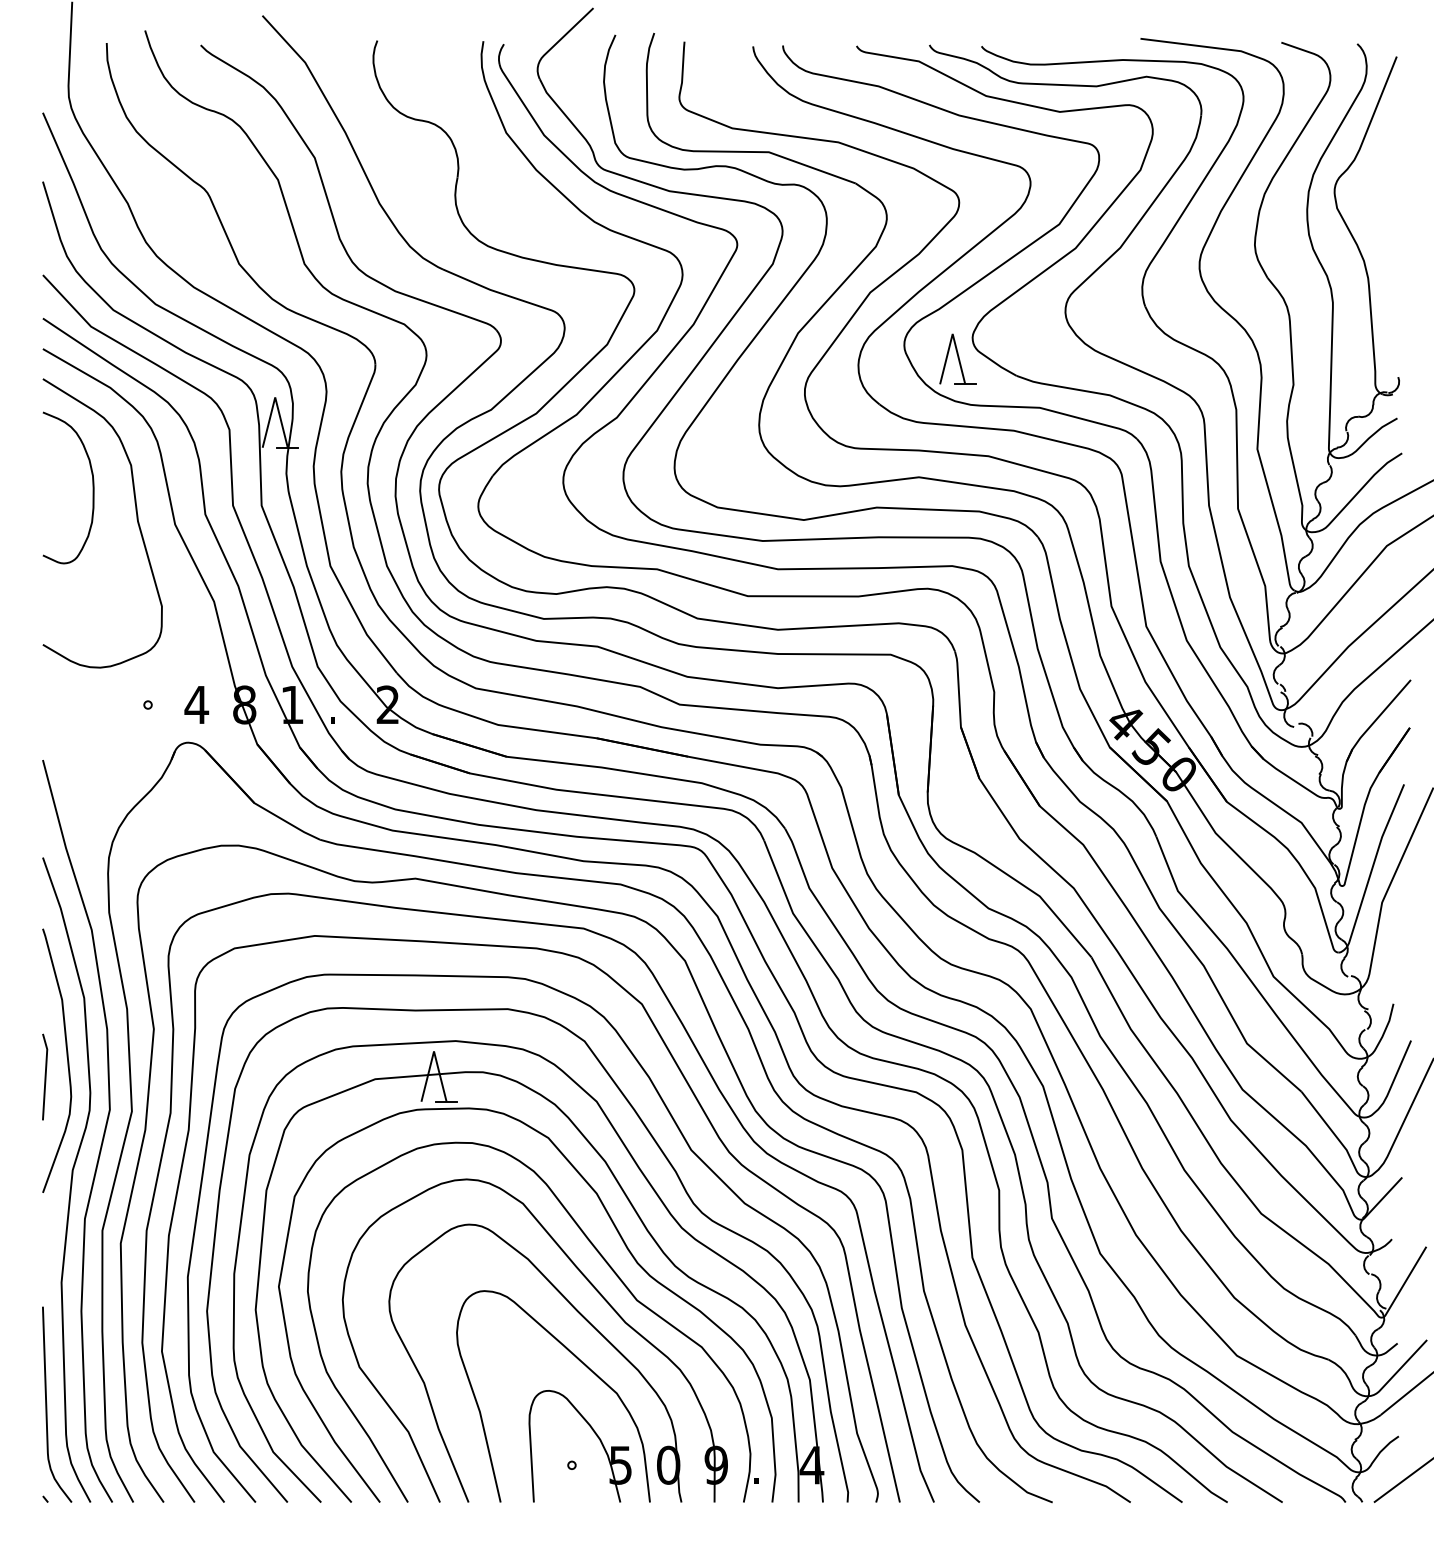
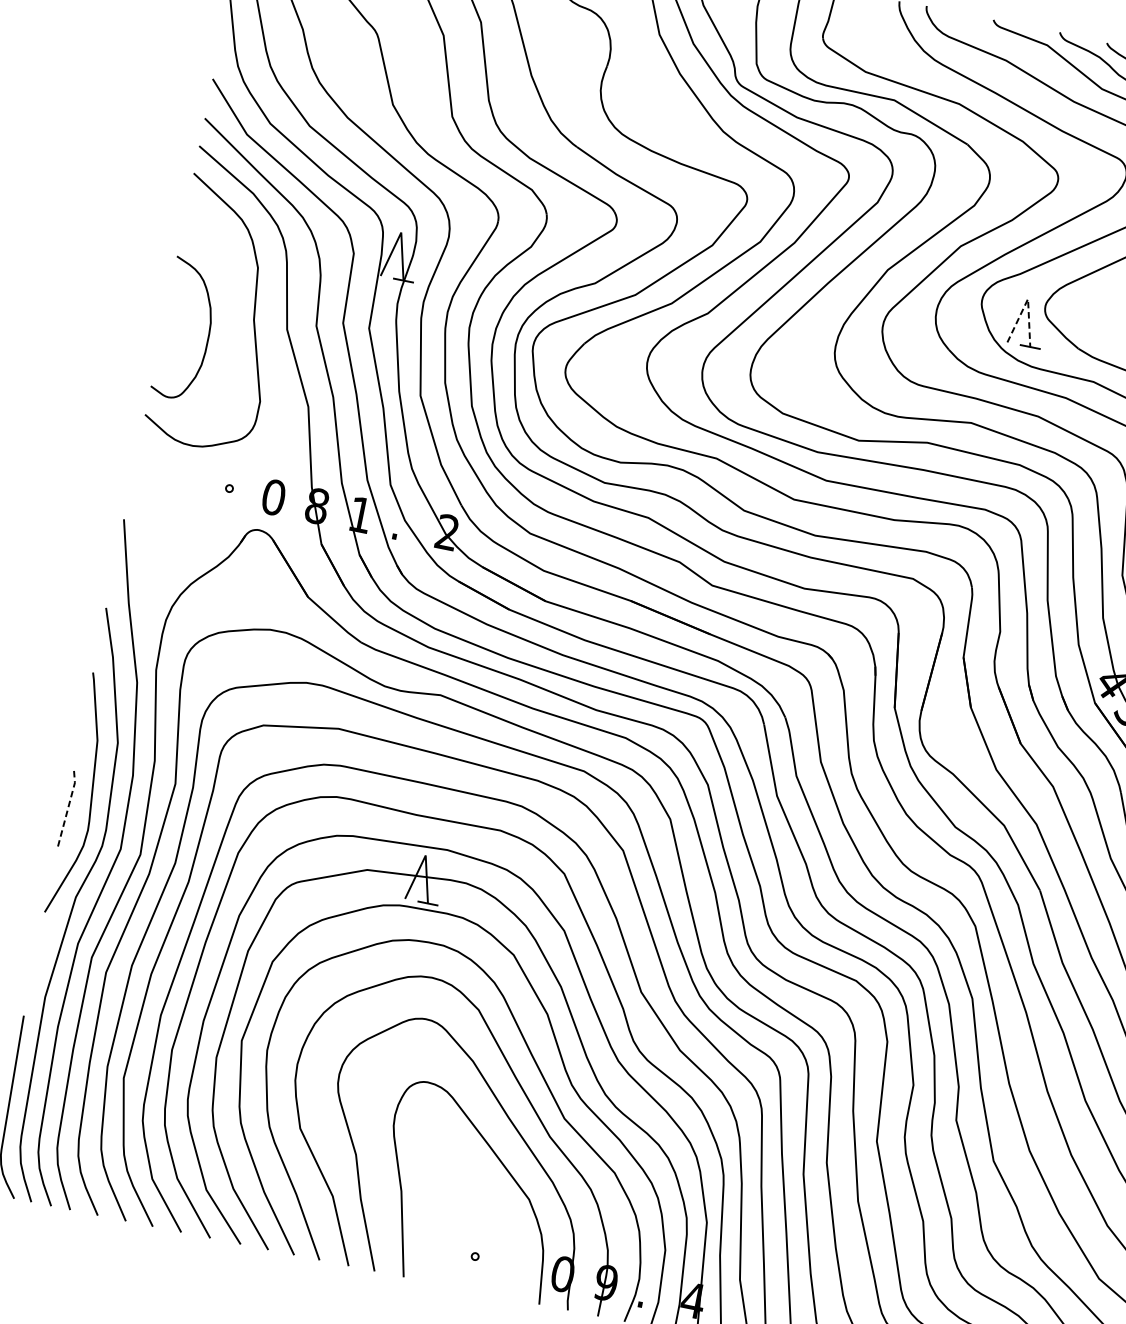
line: (952, 333) -> (1027, 298), solid -> dashed
curve: (92, 487) -> (208, 333), moved
text: (196, 704) -> (273, 496), 4 -> 0
line: (45, 1076) -> (68, 807), solid -> dashed
part: (596, 1436) -> (502, 1234), removed

